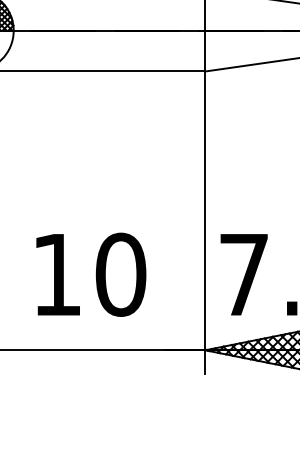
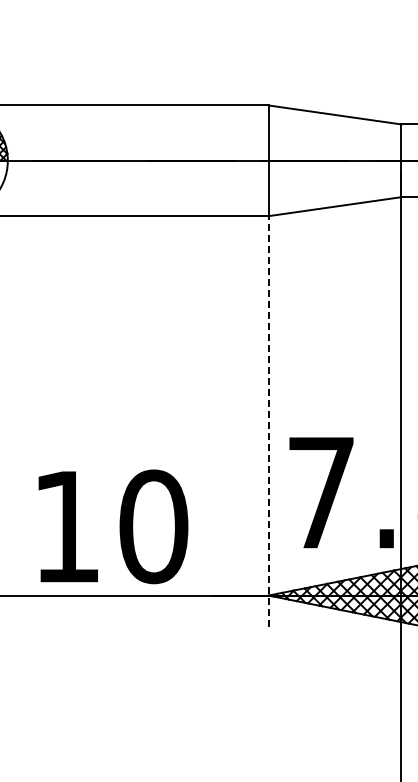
line: (205, 222) -> (268, 421), solid -> dashed
text: (91, 274) -> (113, 526), moved

